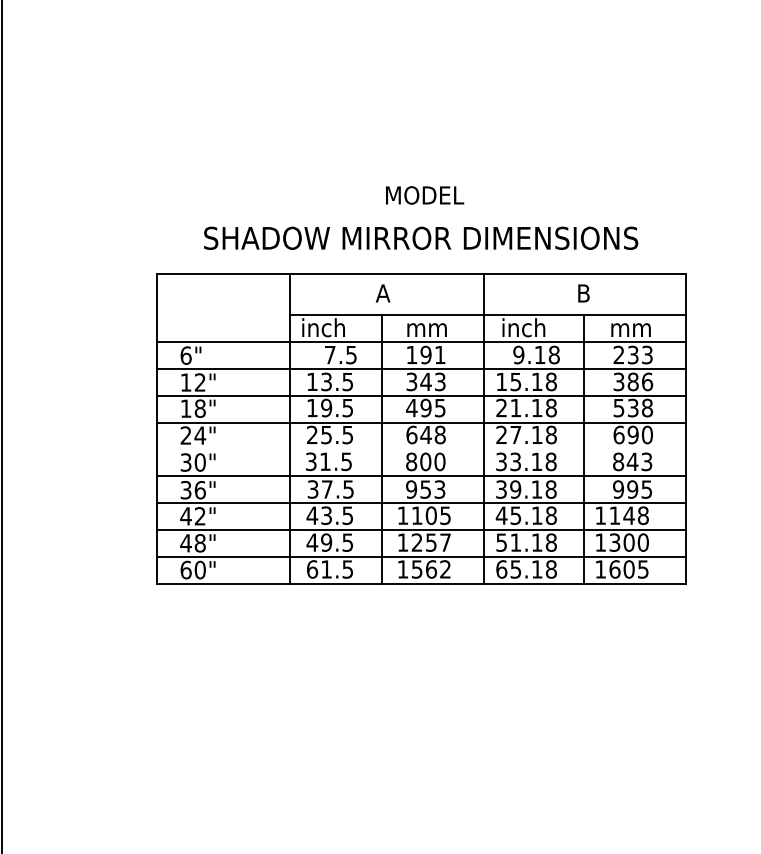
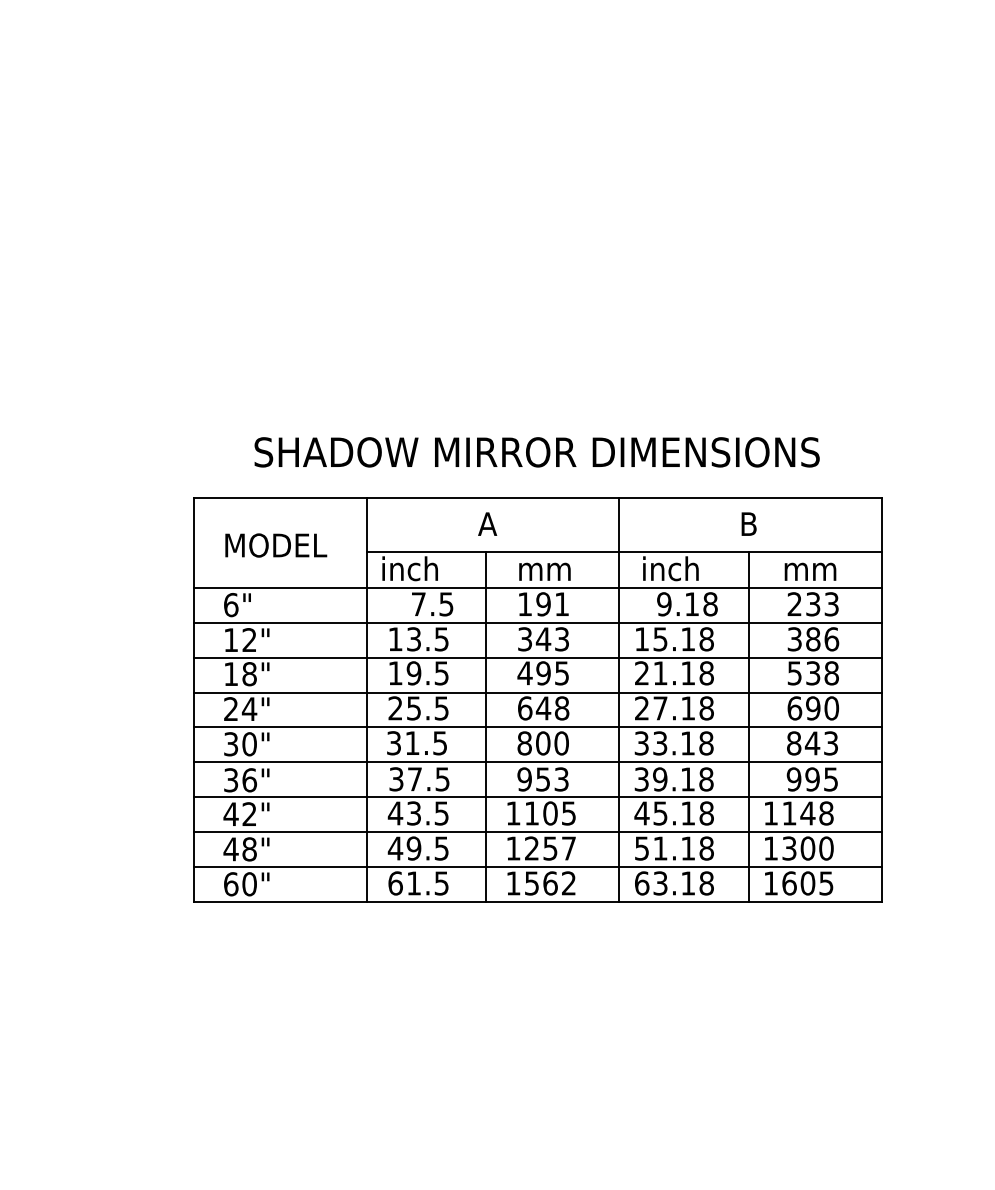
text: (425, 195) -> (276, 545), moved
line: (421, 449) -> (537, 727), added
text: (515, 568) -> (660, 882), 65.18 -> 63.18

